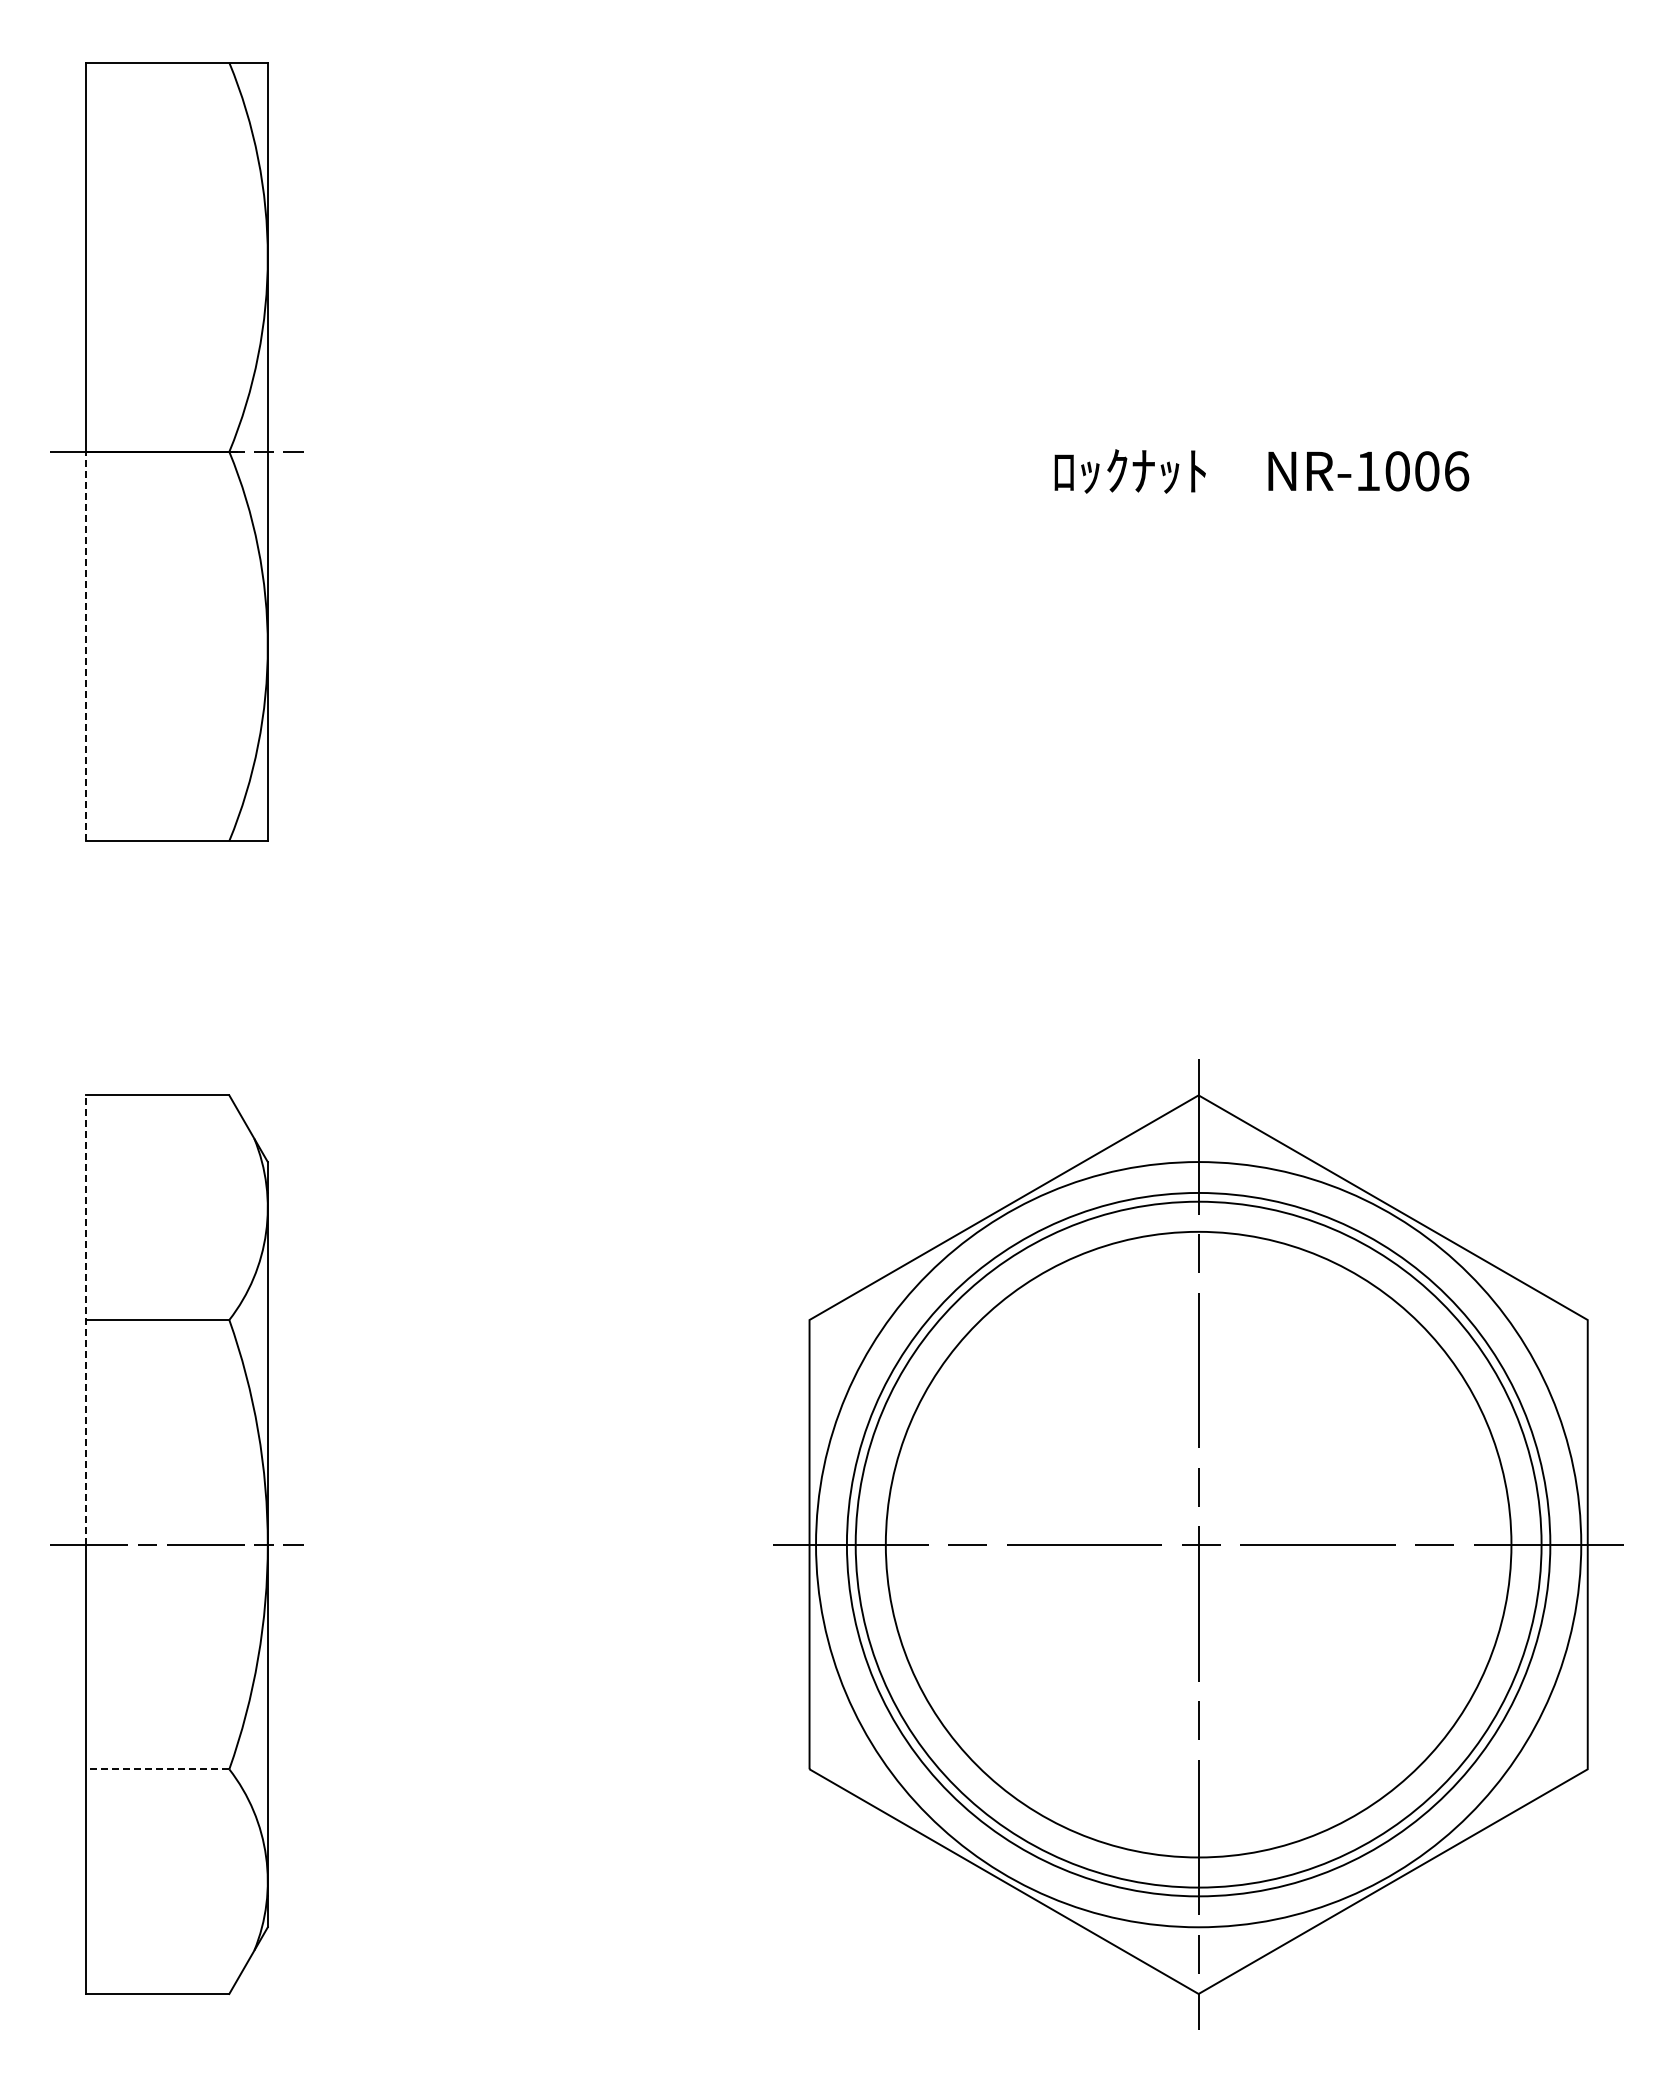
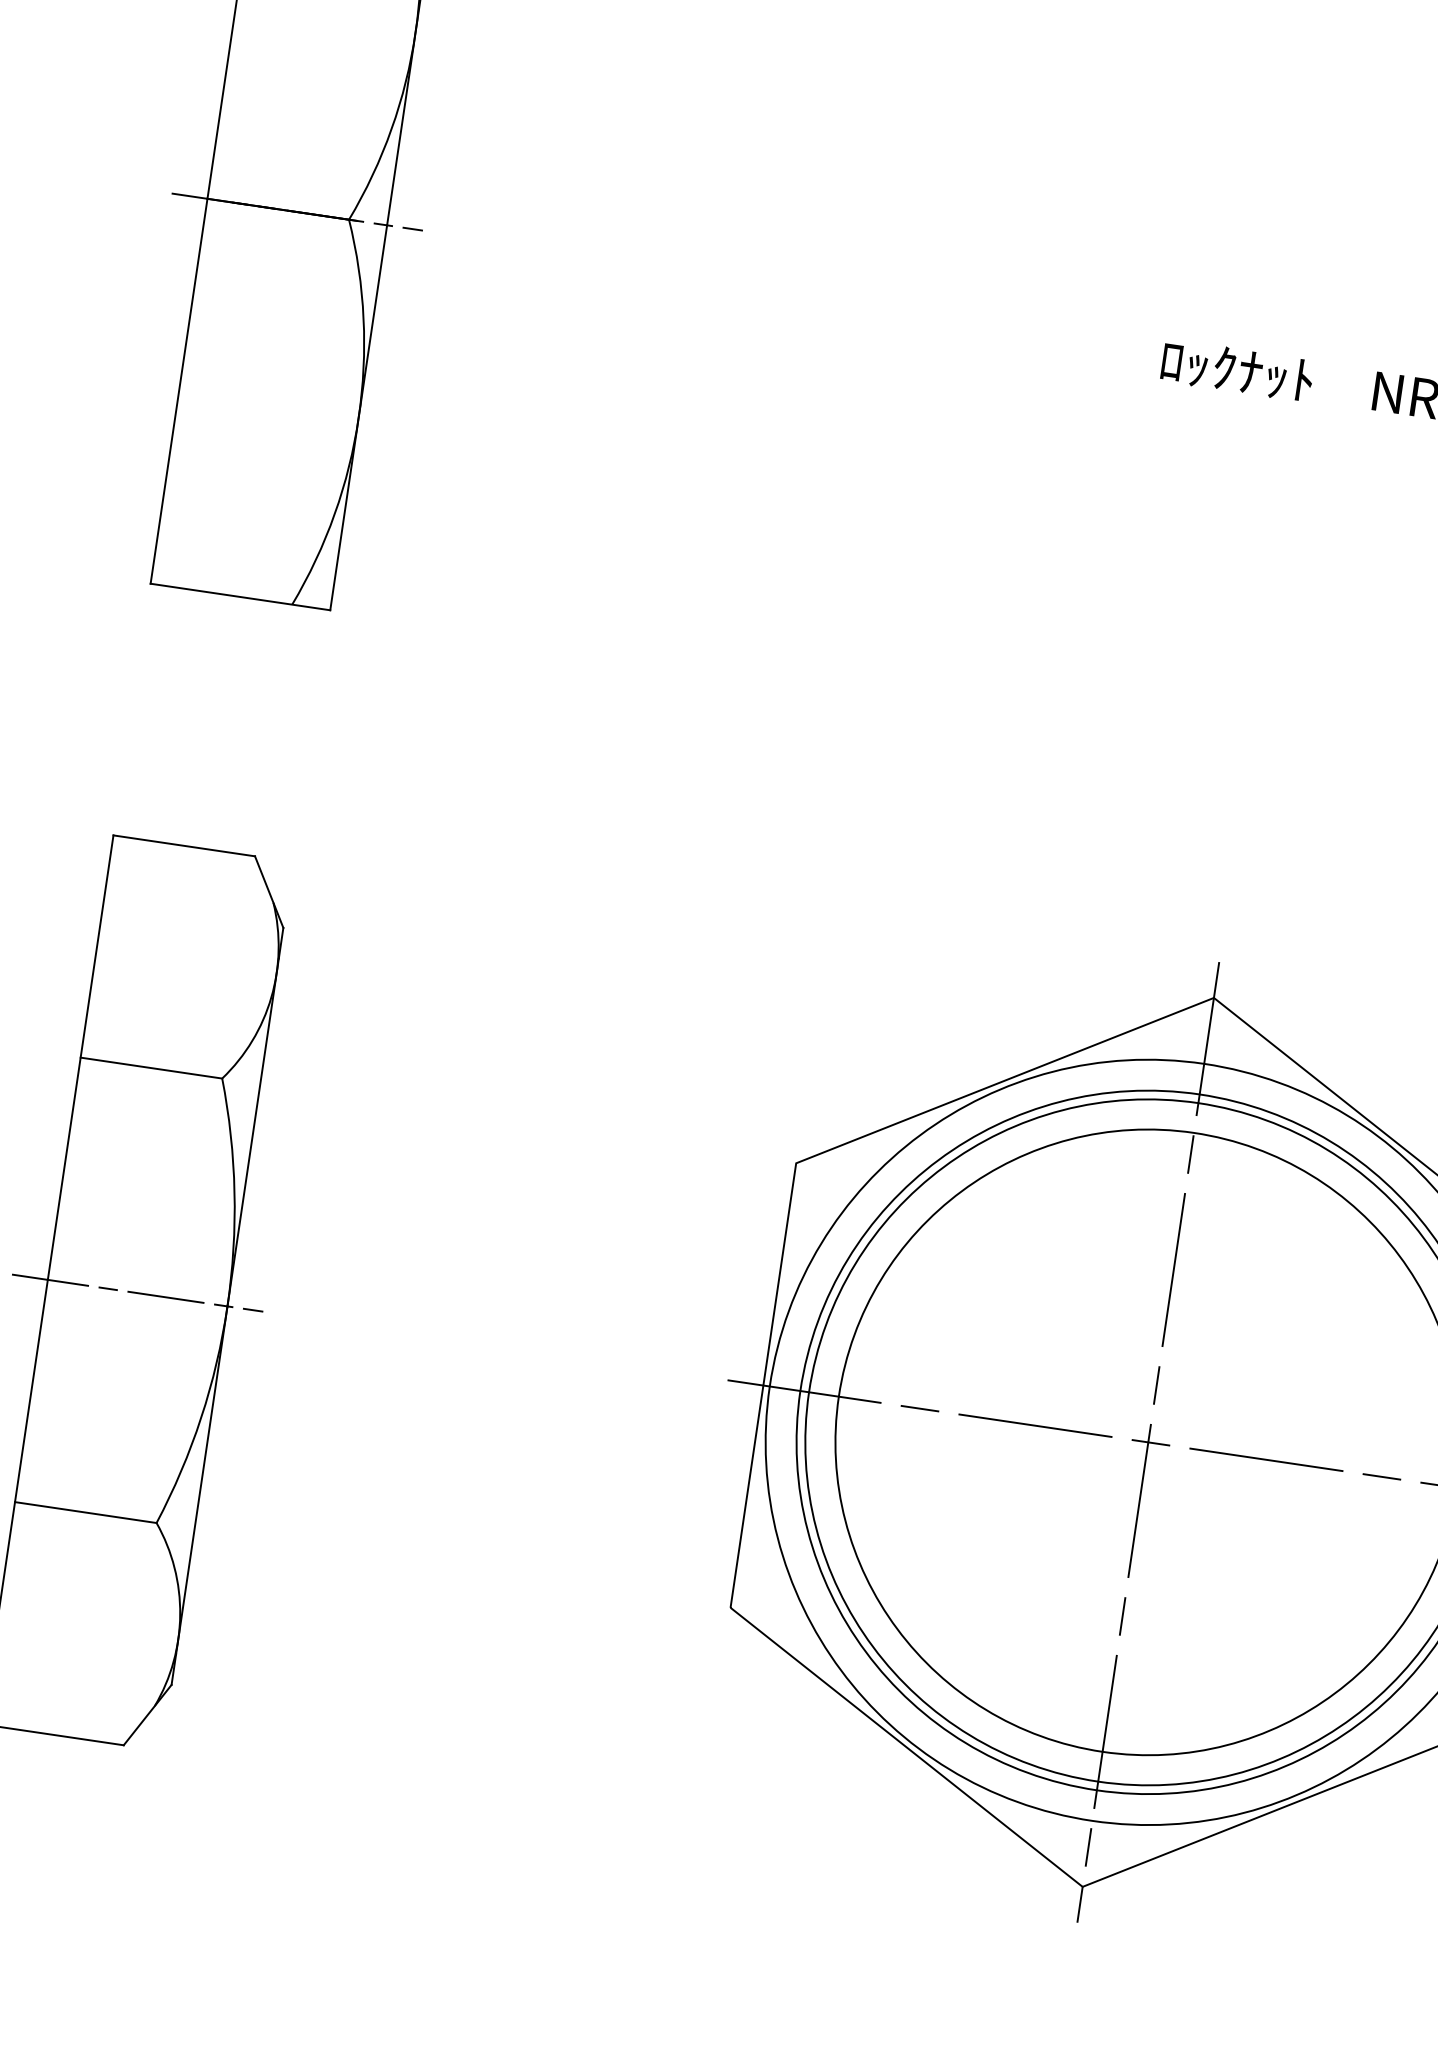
line: (86, 646) -> (179, 391), dashed -> solid
line: (86, 1320) -> (80, 1058), dashed -> solid
line: (157, 1769) -> (85, 1512), dashed -> solid

